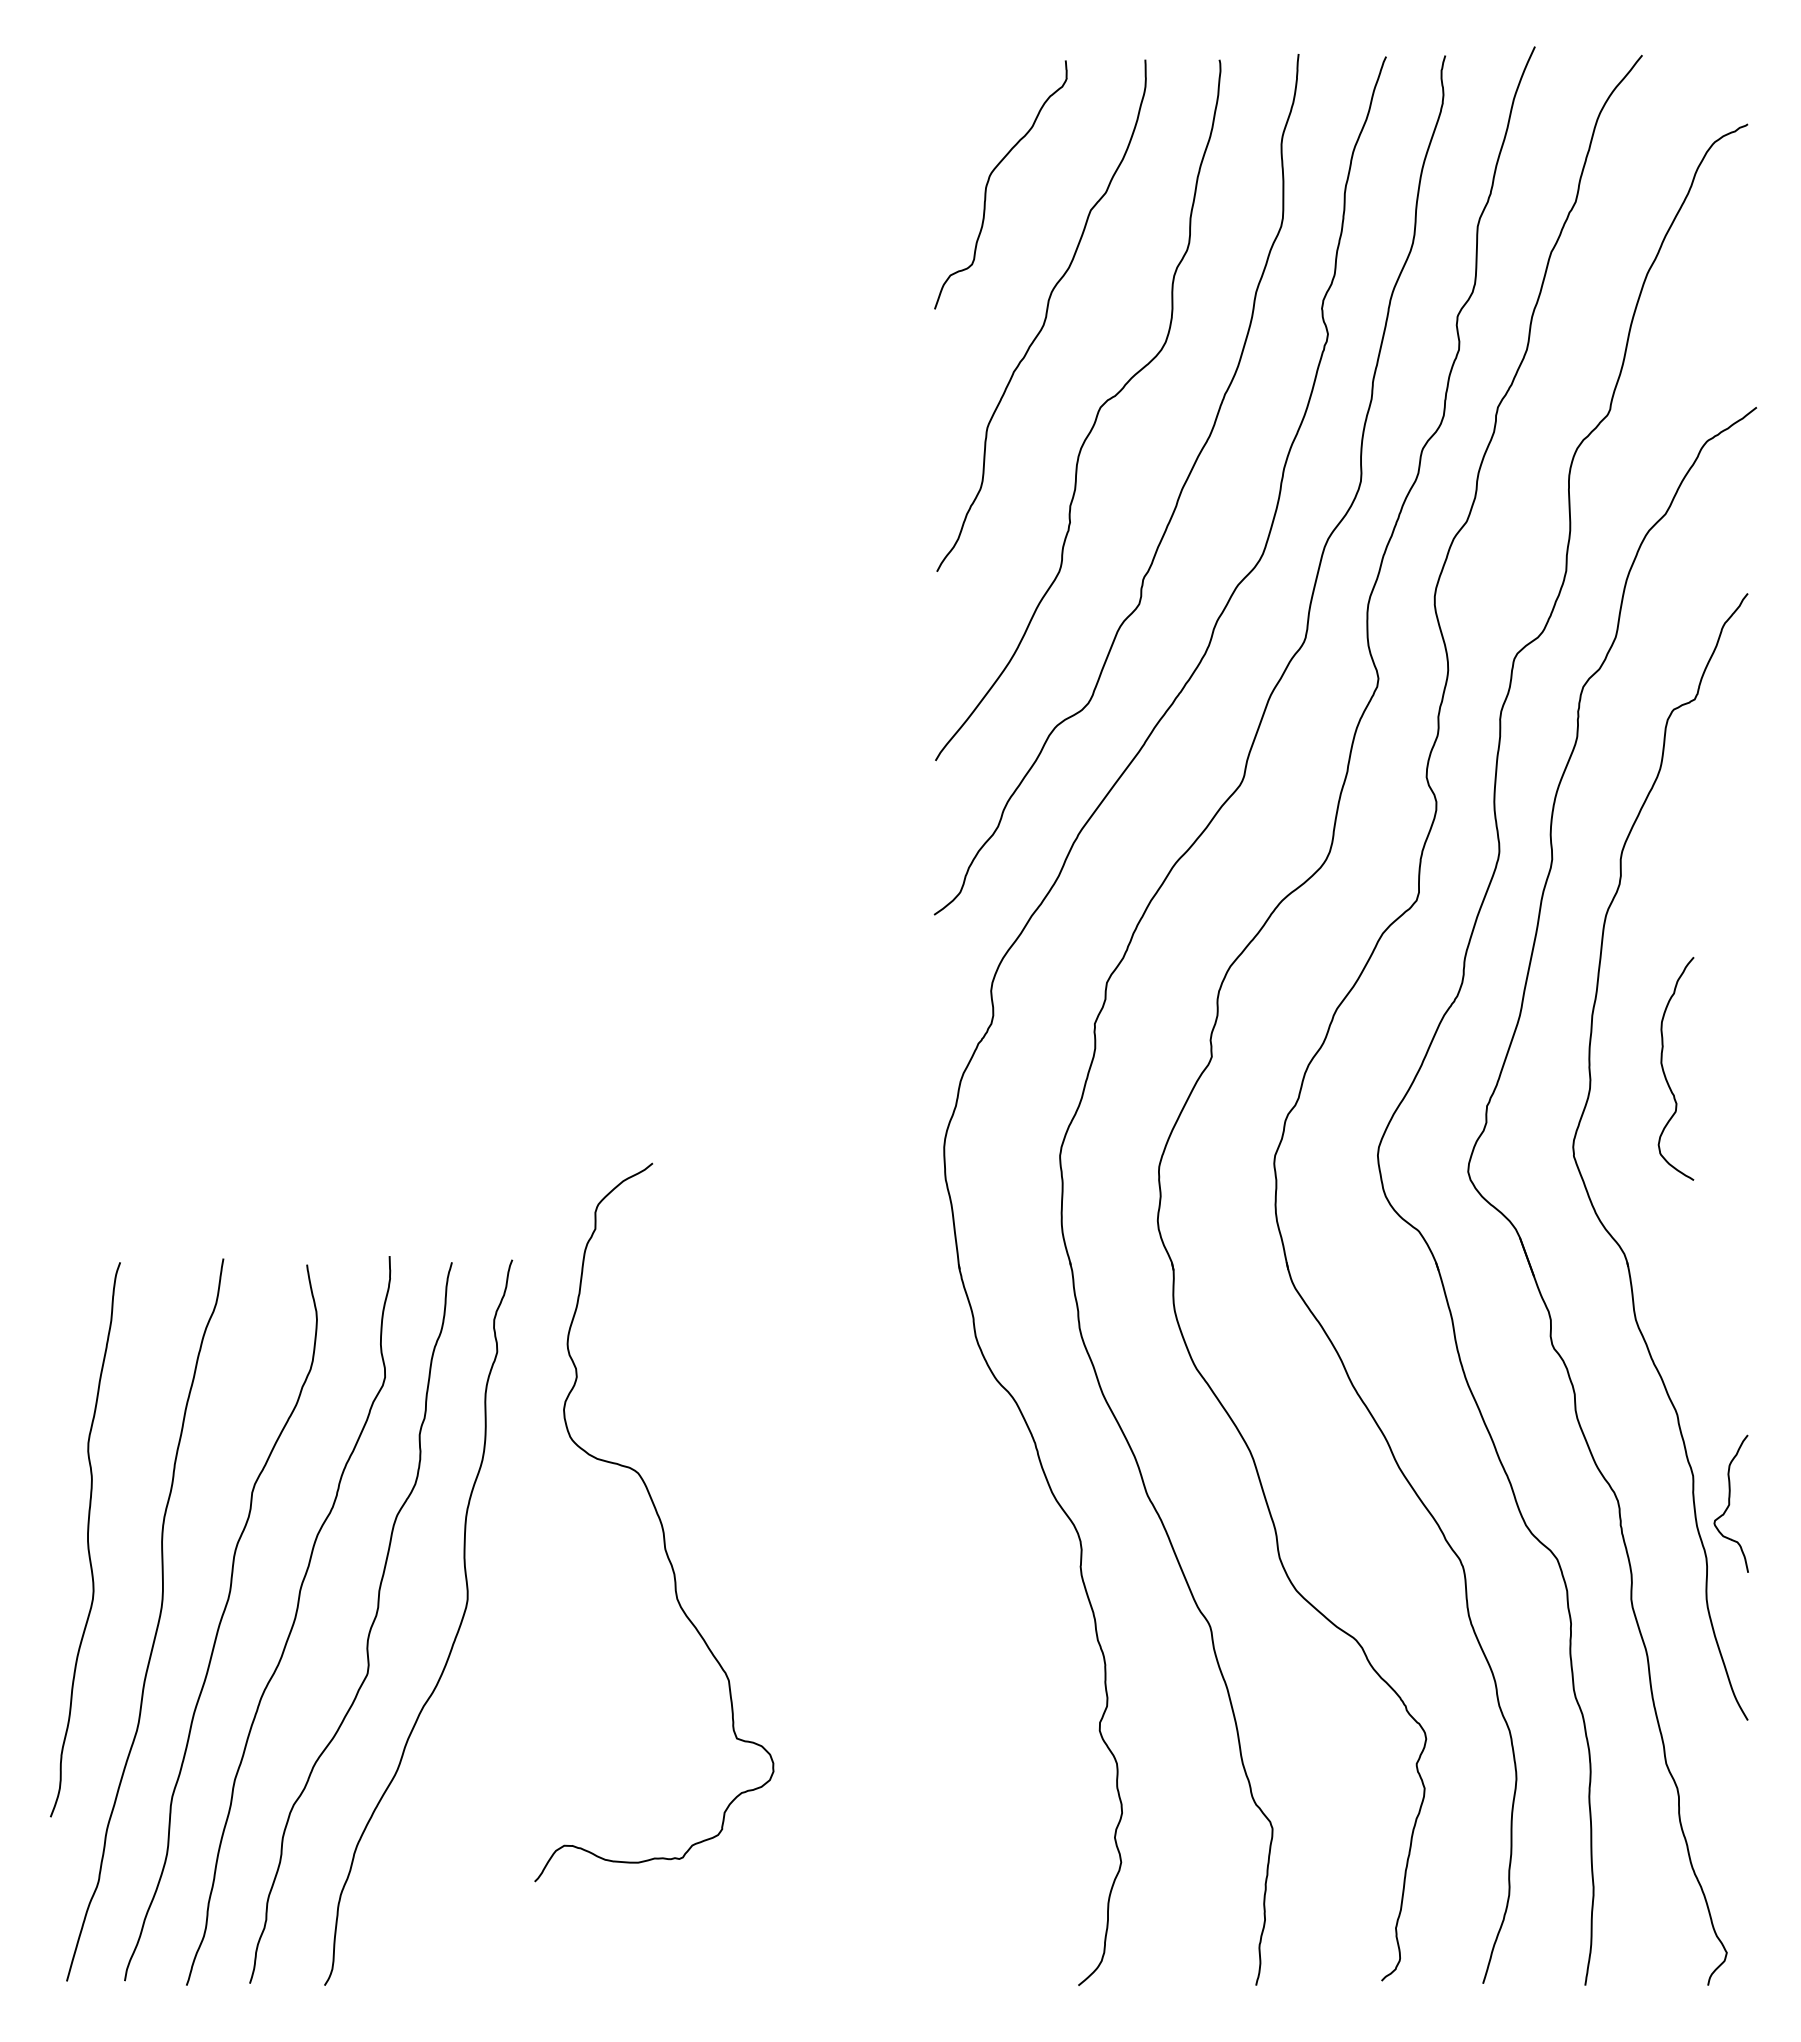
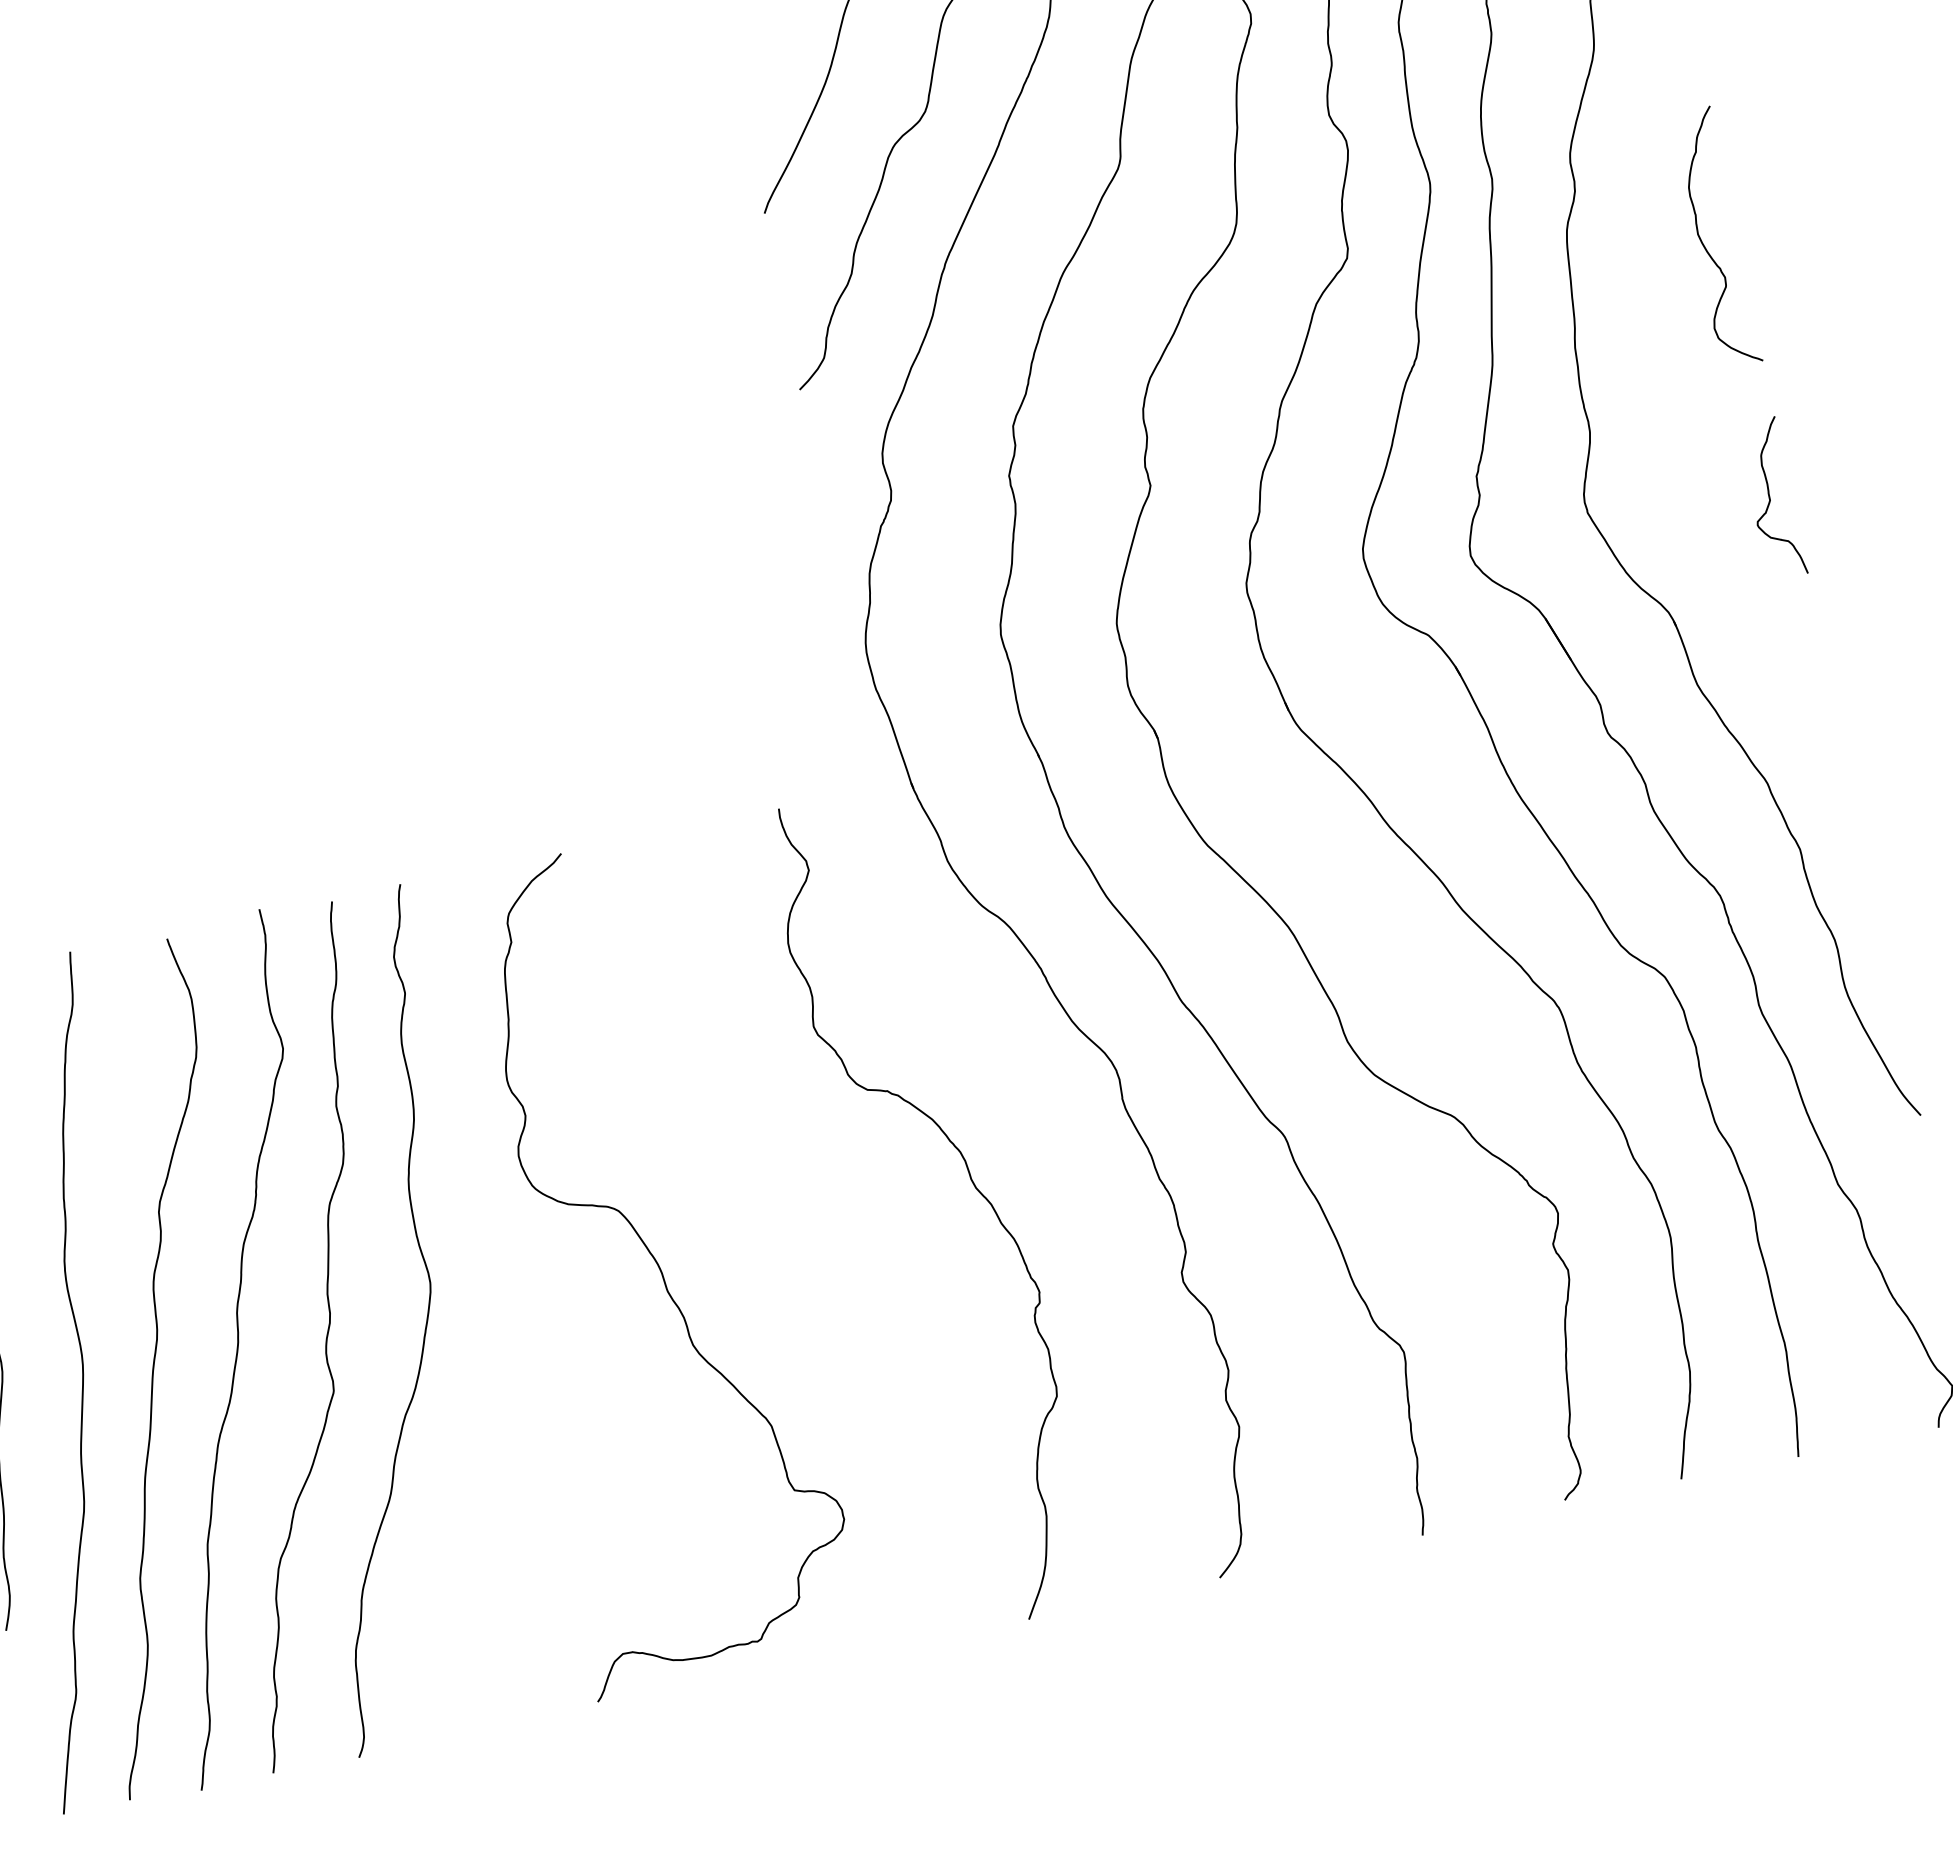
curve: (1664, 1070) -> (1703, 242), moved
curve: (1730, 1503) -> (1771, 498), moved
curve: (658, 1519) -> (652, 1258), moved
curve: (939, 1610) -> (971, 1182), added

